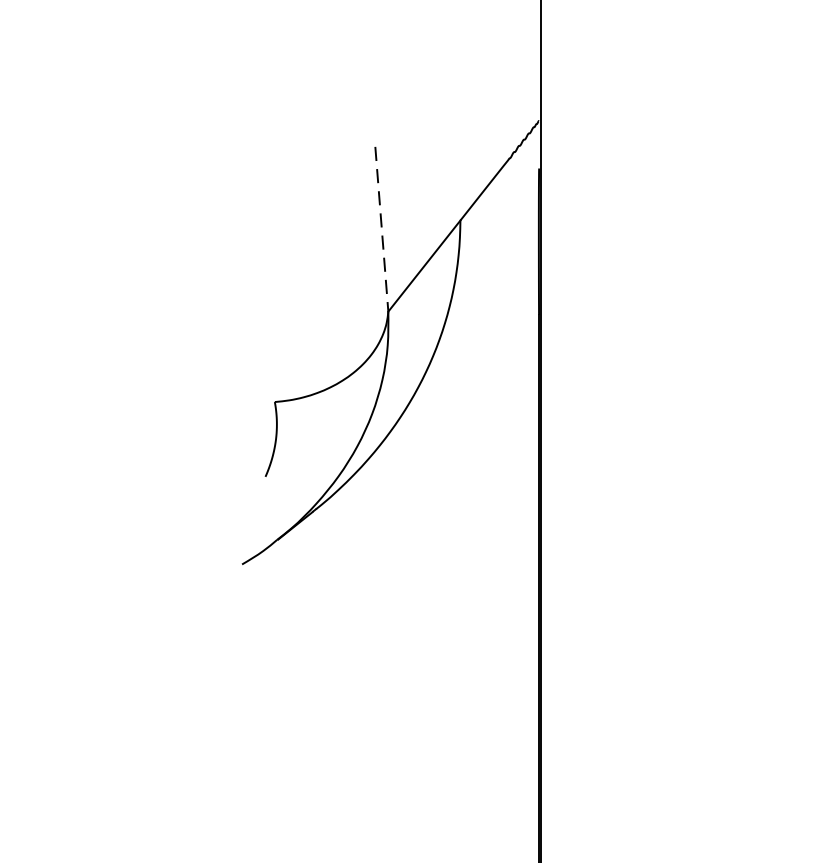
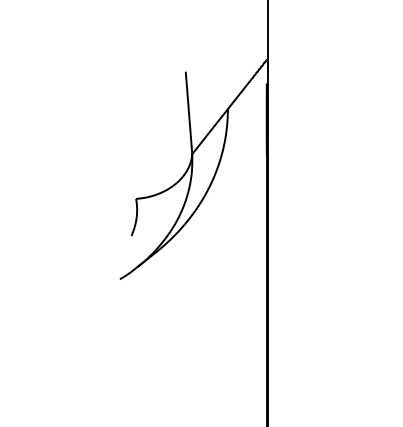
line: (382, 229) -> (189, 113), dashed -> solid

